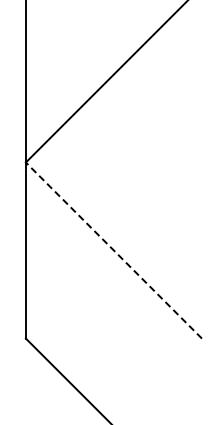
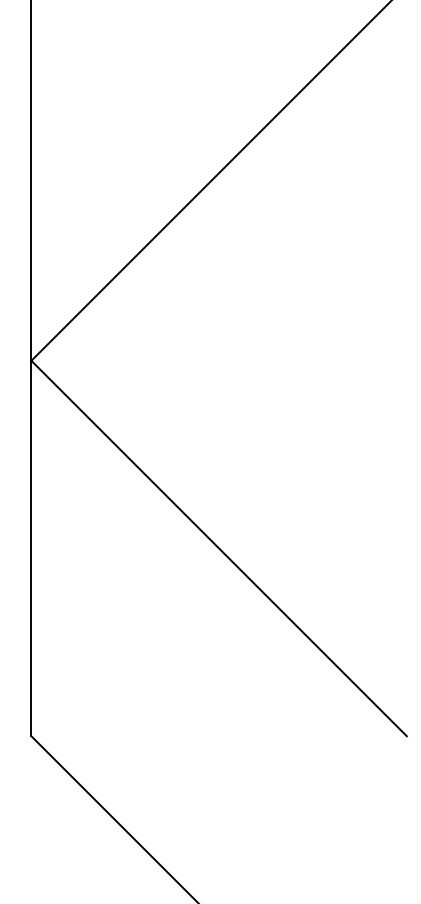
line: (113, 250) -> (218, 548), dashed -> solid

